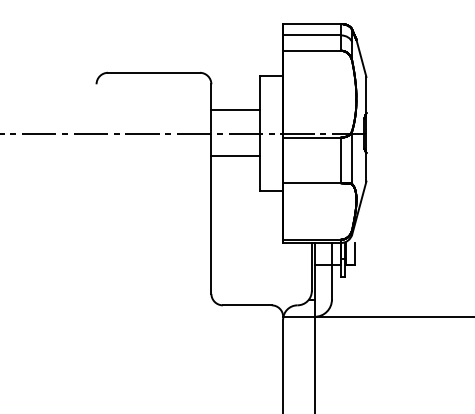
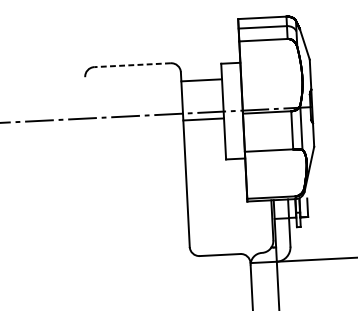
line: (153, 72) -> (132, 64), solid -> dashed
line: (235, 110) -> (201, 80), moved
line: (235, 156) -> (203, 119), moved

